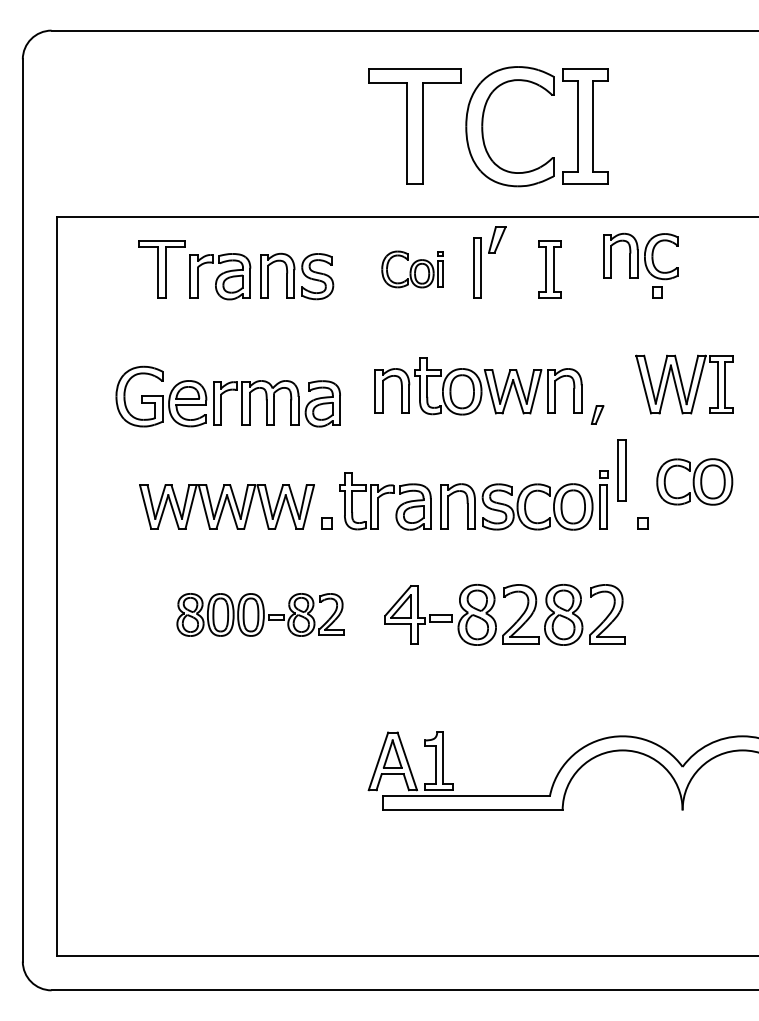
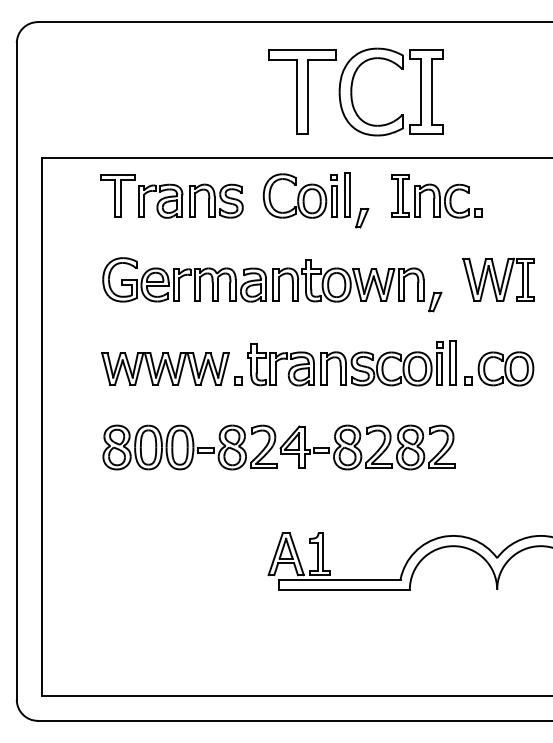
part: (497, 239) -> (362, 217), moved
part: (640, 256) -> (441, 201), moved
part: (412, 269) -> (300, 196), size x1.67
part: (227, 396) -> (184, 279), moved
part: (597, 414) -> (435, 301), size x1.43
part: (621, 470) -> (452, 362), moved
part: (694, 481) -> (505, 368), moved
part: (260, 614) -> (189, 447), size x1.43

